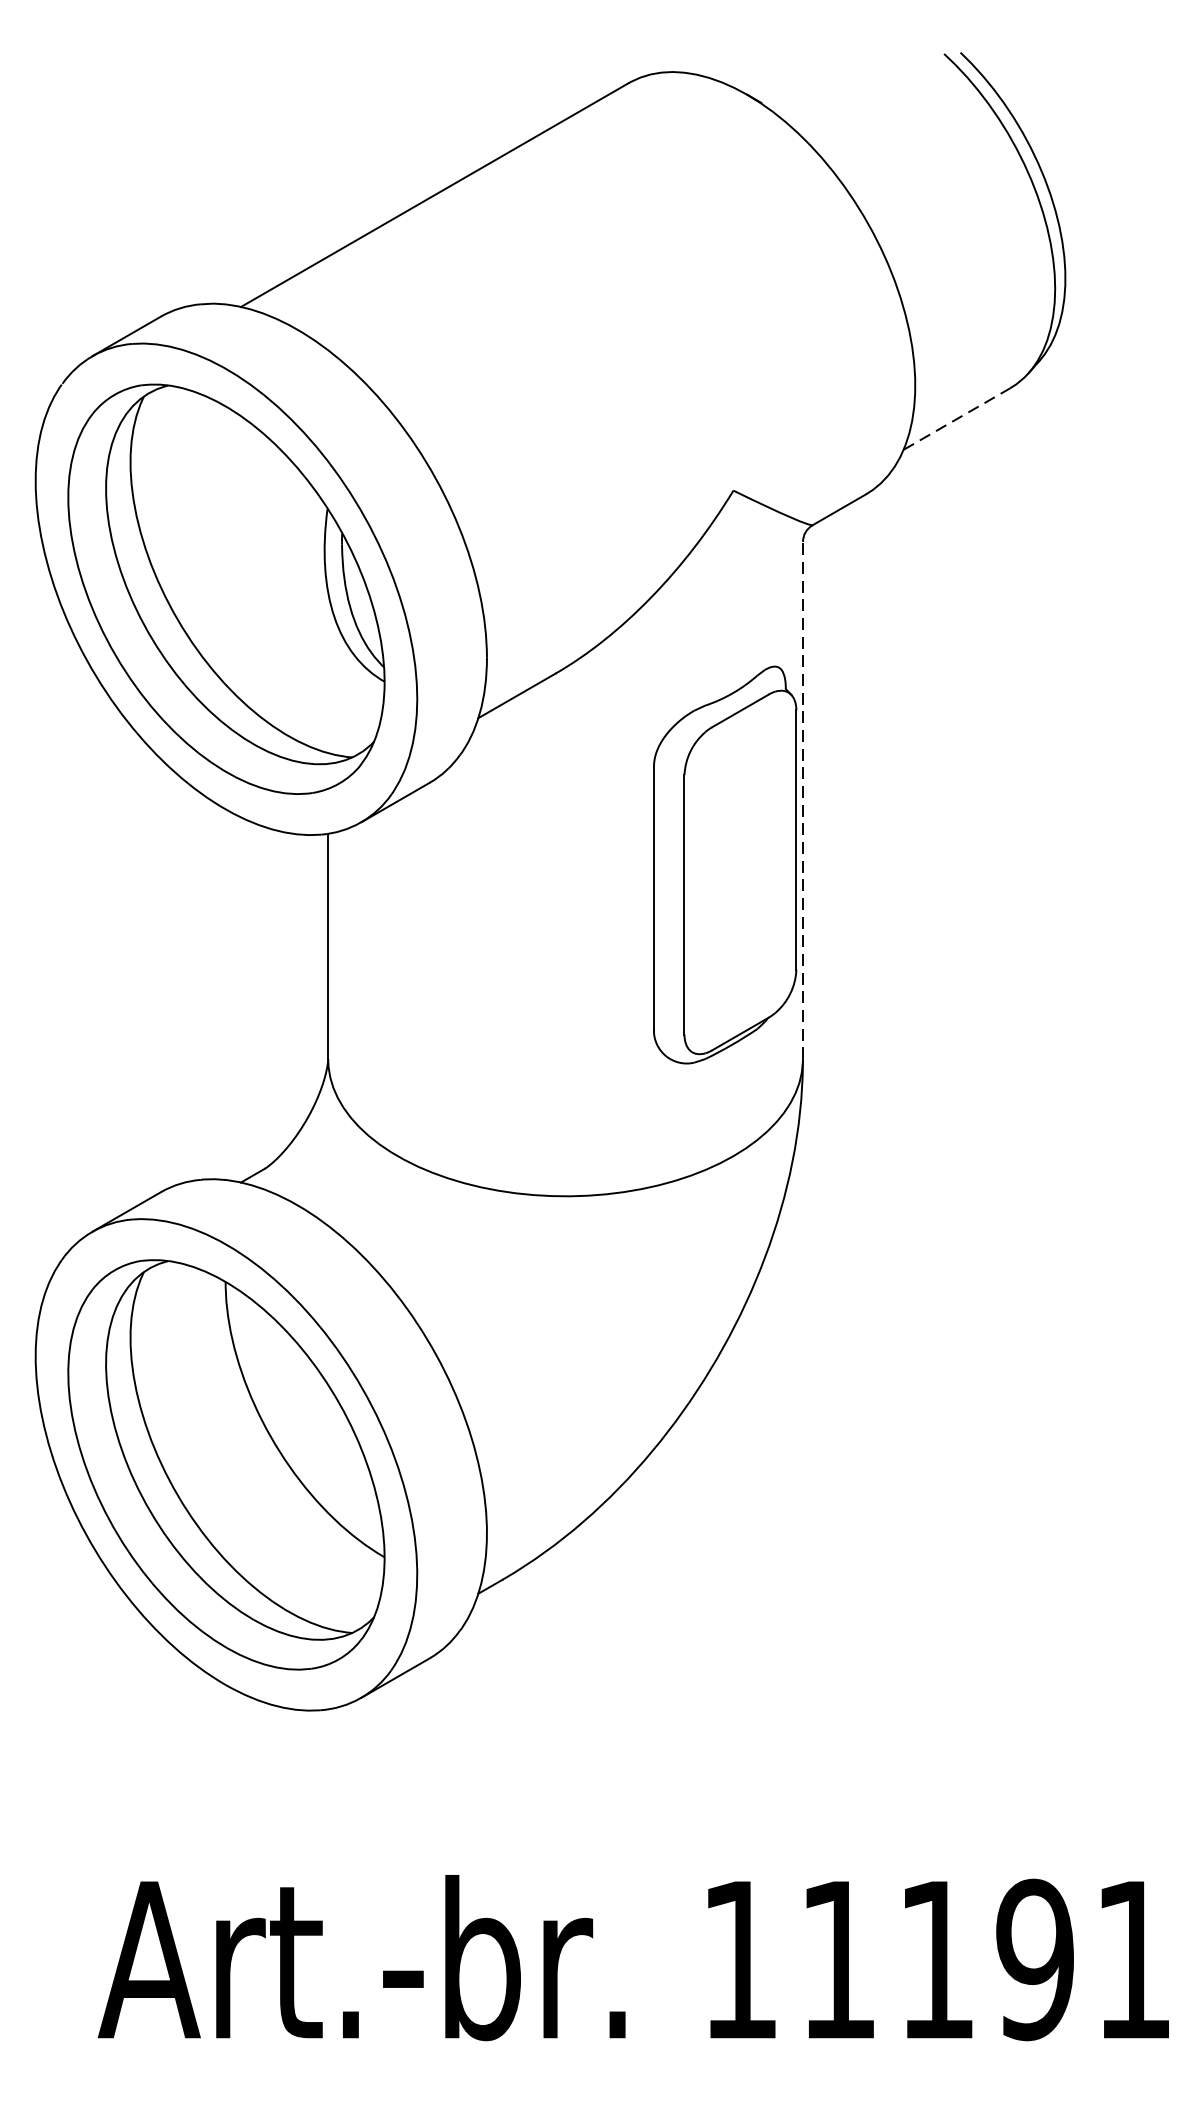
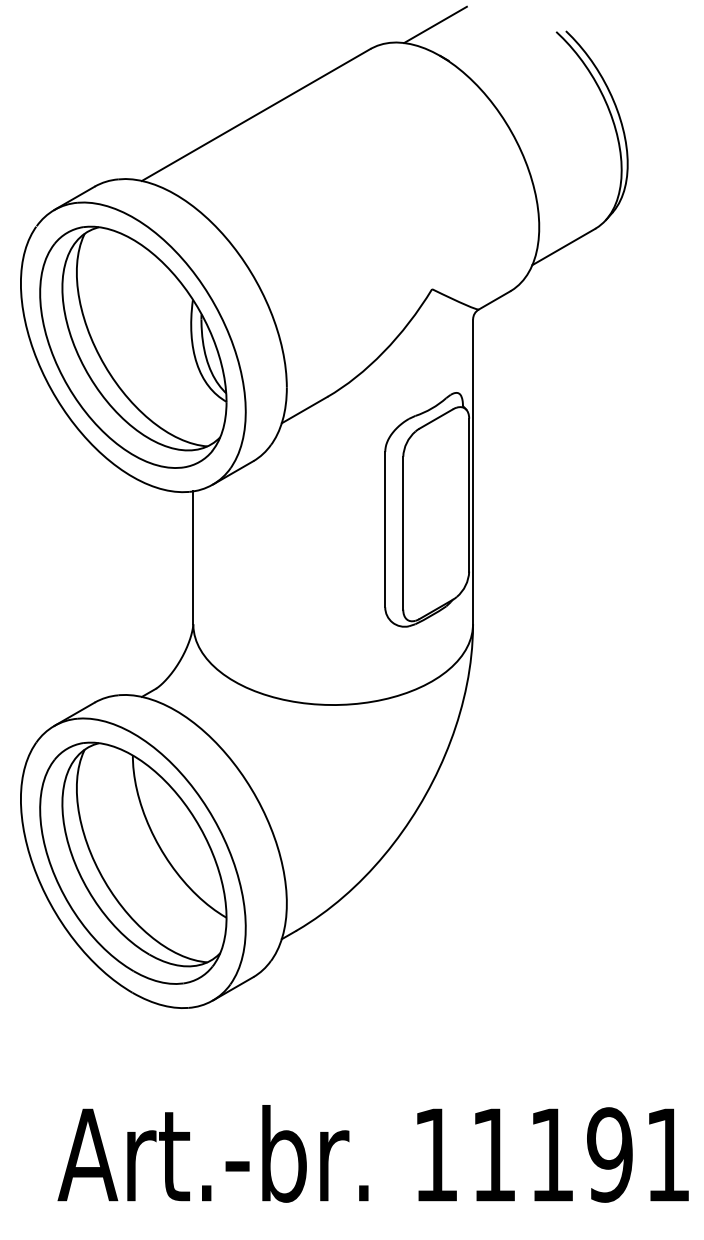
line: (739, 41) -> (435, 24), added
line: (958, 418) -> (564, 246), dashed -> solid
line: (803, 799) -> (473, 471), dashed -> solid

